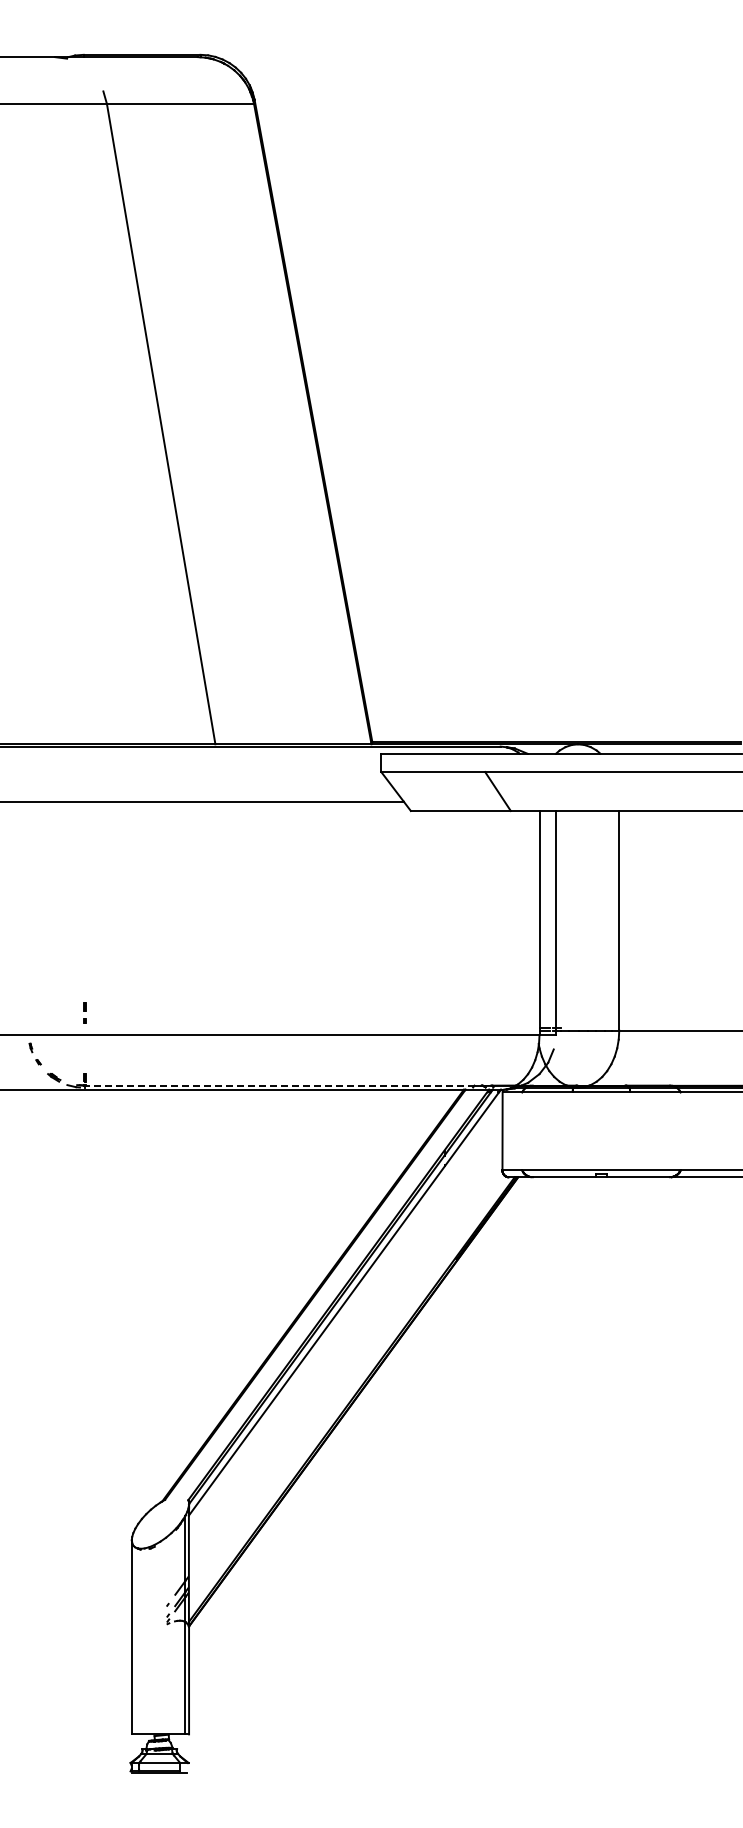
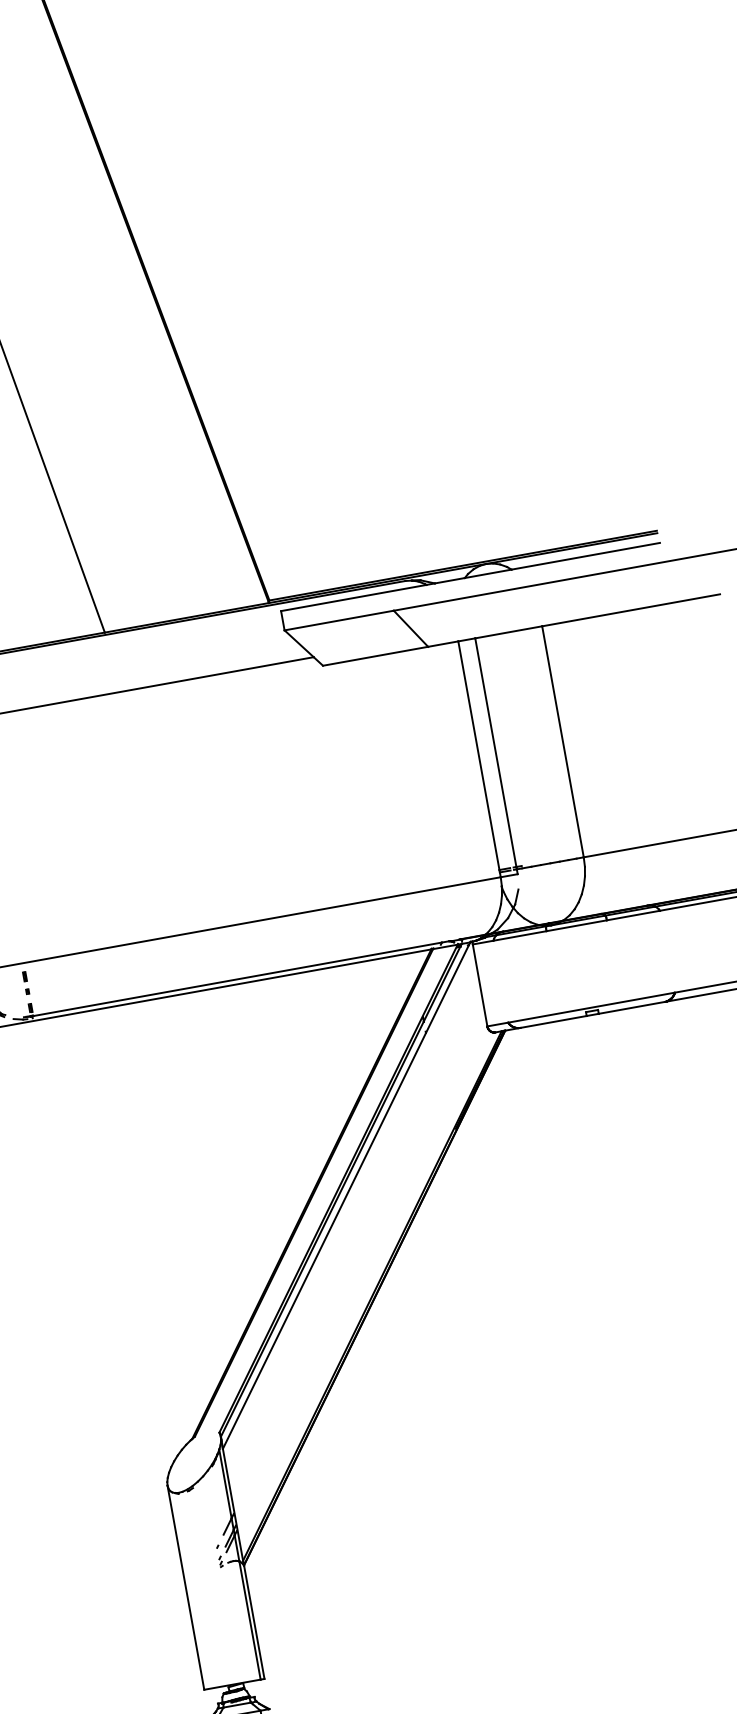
line: (84, 1011) -> (25, 981), moved
line: (279, 1085) -> (236, 979), dashed -> solid

